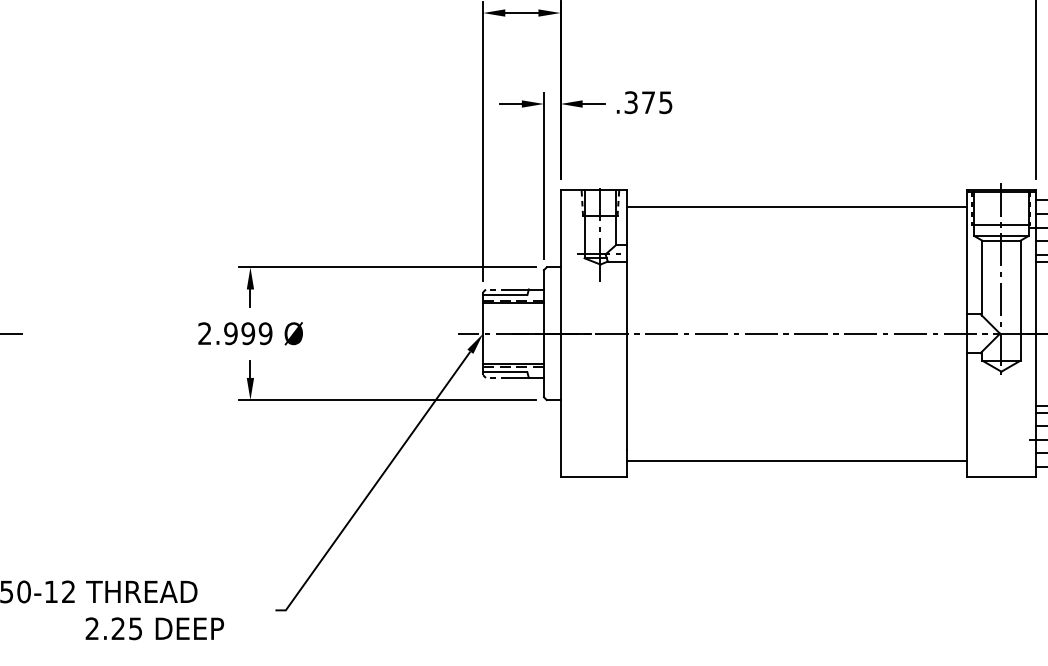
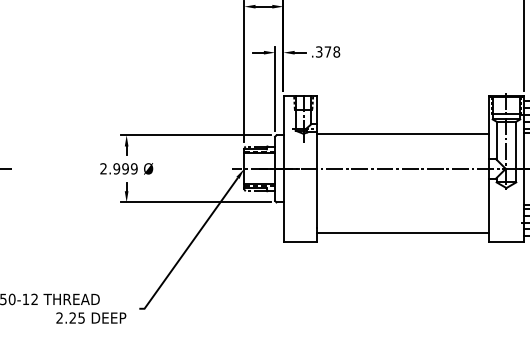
text: (665, 101) -> (336, 51), .375 -> .378
line: (797, 206) -> (403, 133), moved
text: (155, 627) -> (91, 317), moved

